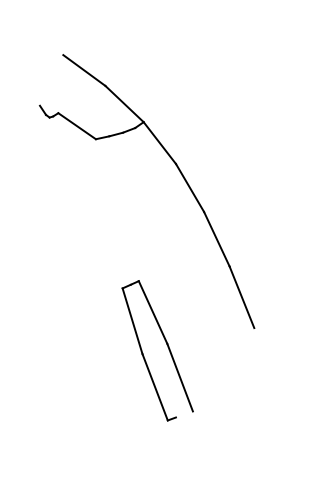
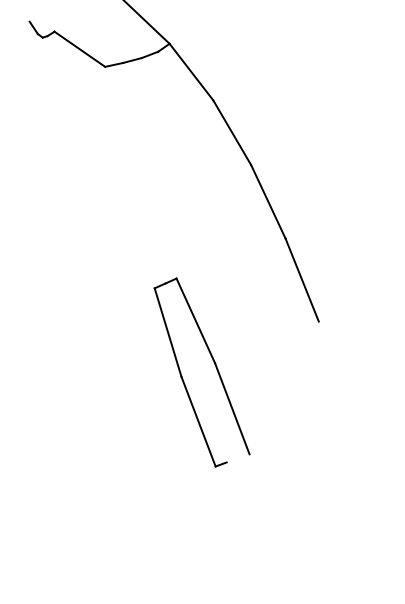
part: (167, 347) -> (215, 368), moved

